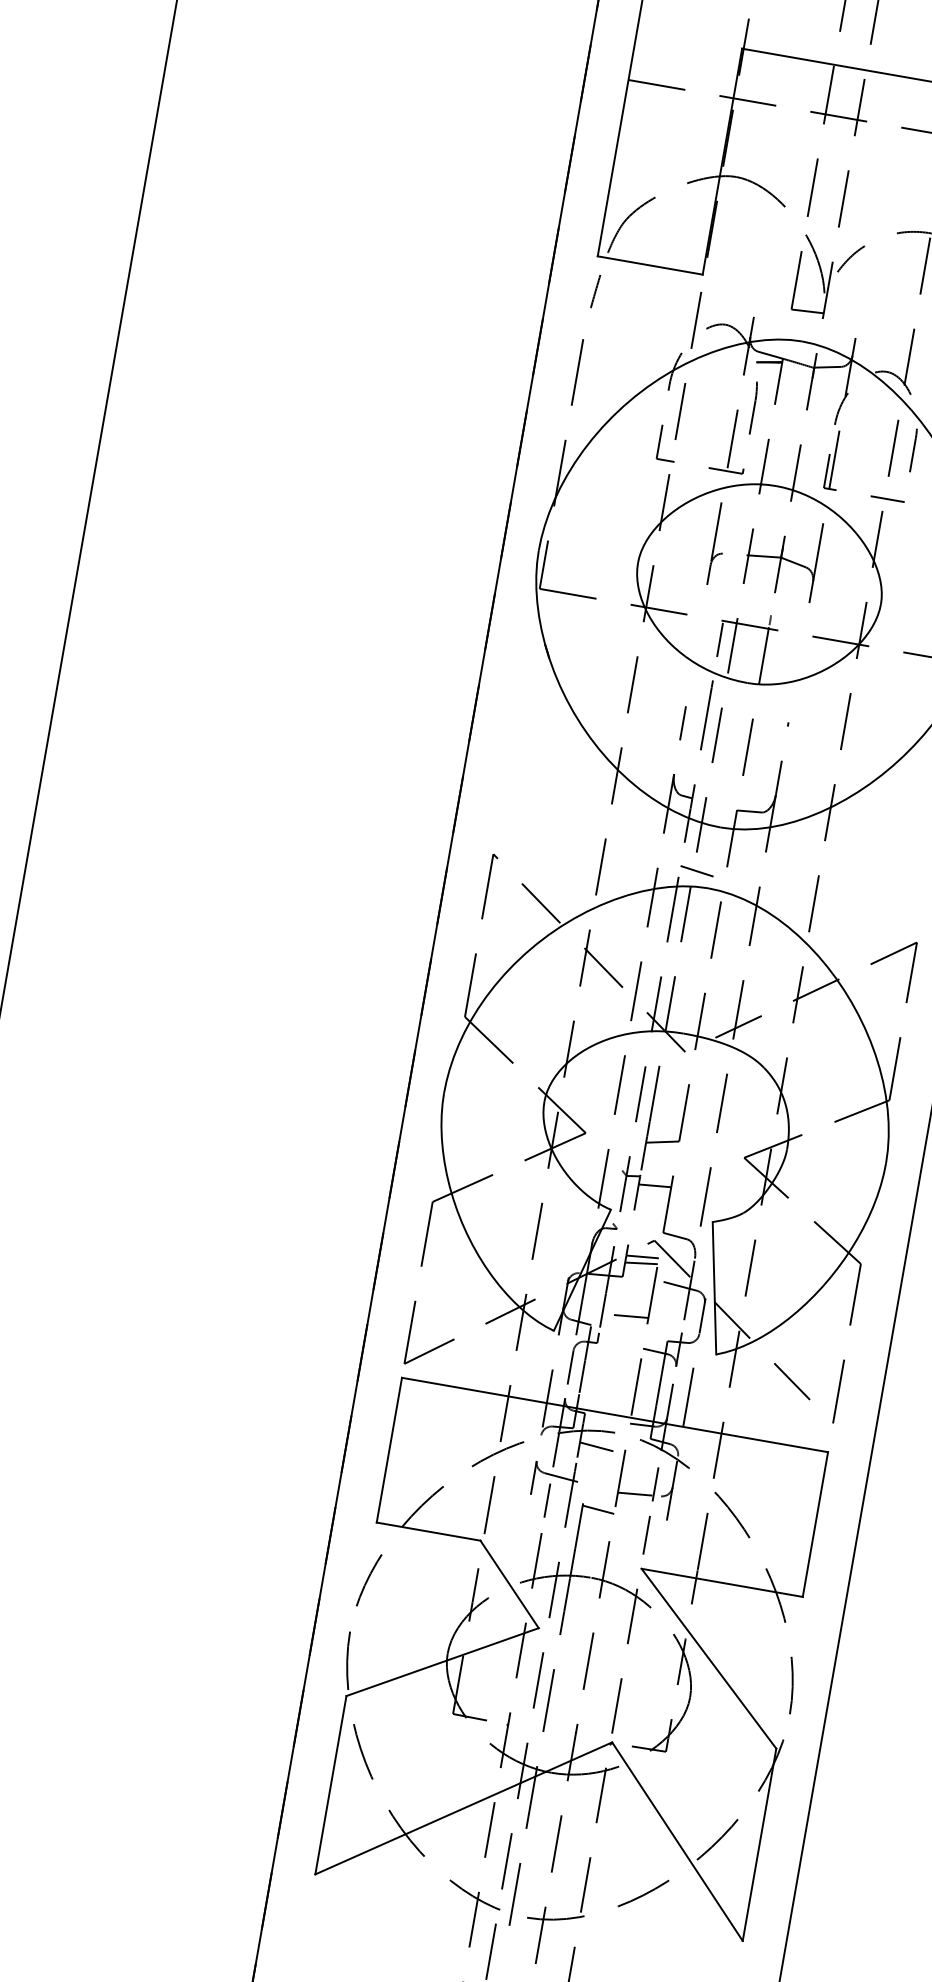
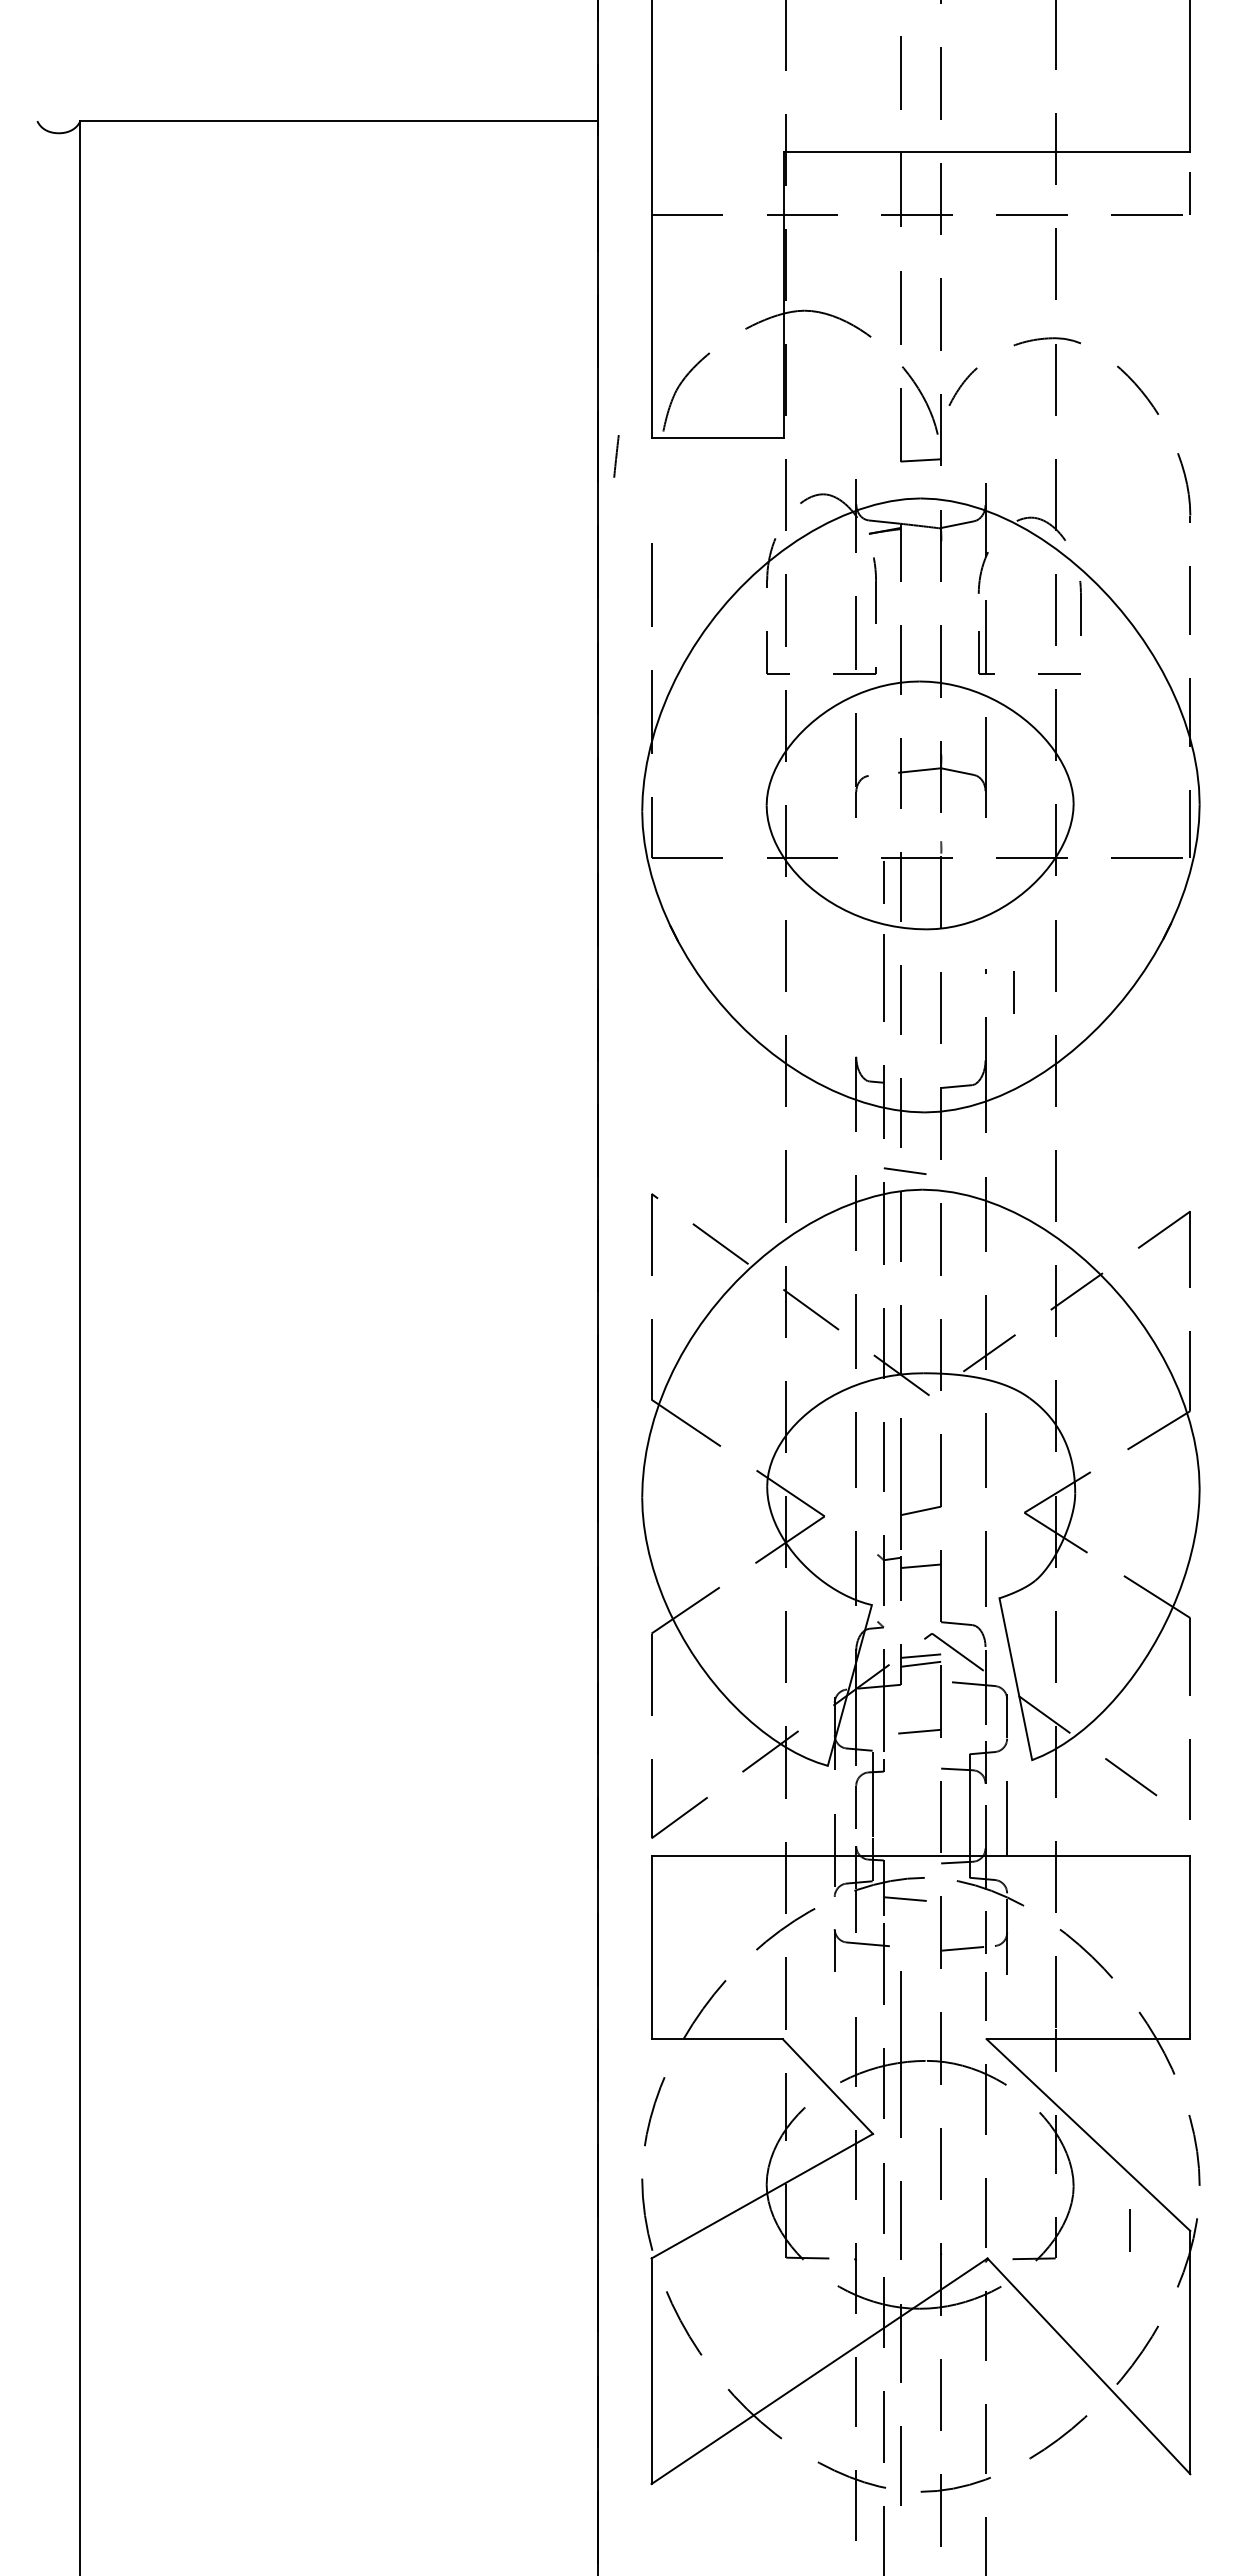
line: (595, 291) -> (616, 456), moved
line: (682, 723) -> (1013, 992), moved
line: (546, 1500) -> (1129, 2230), moved
line: (598, 1509) -> (920, 1975), removed

